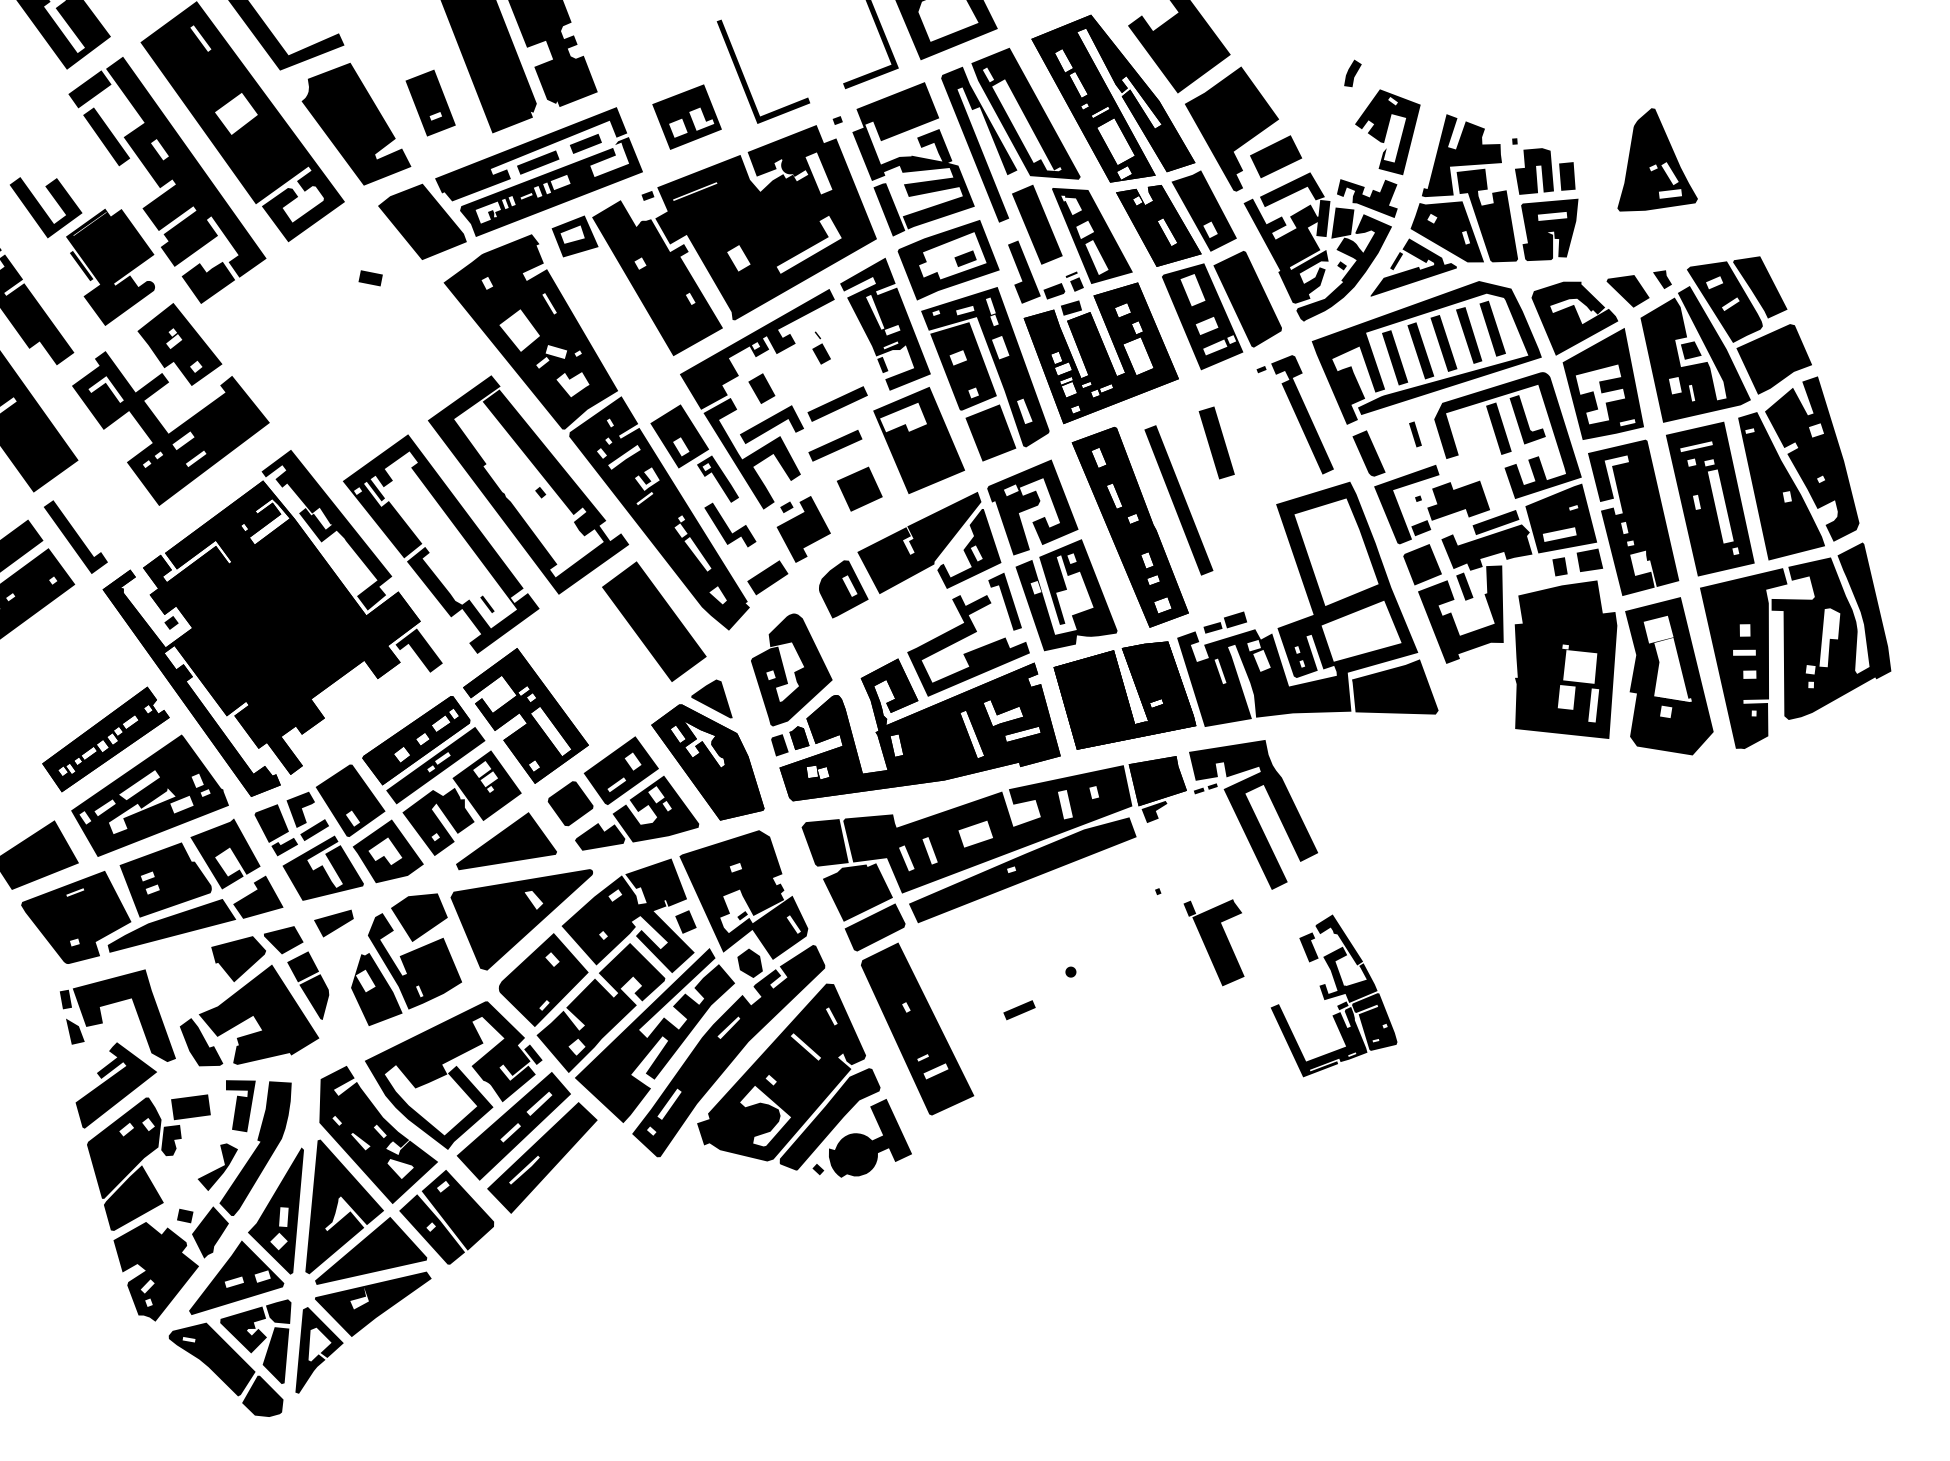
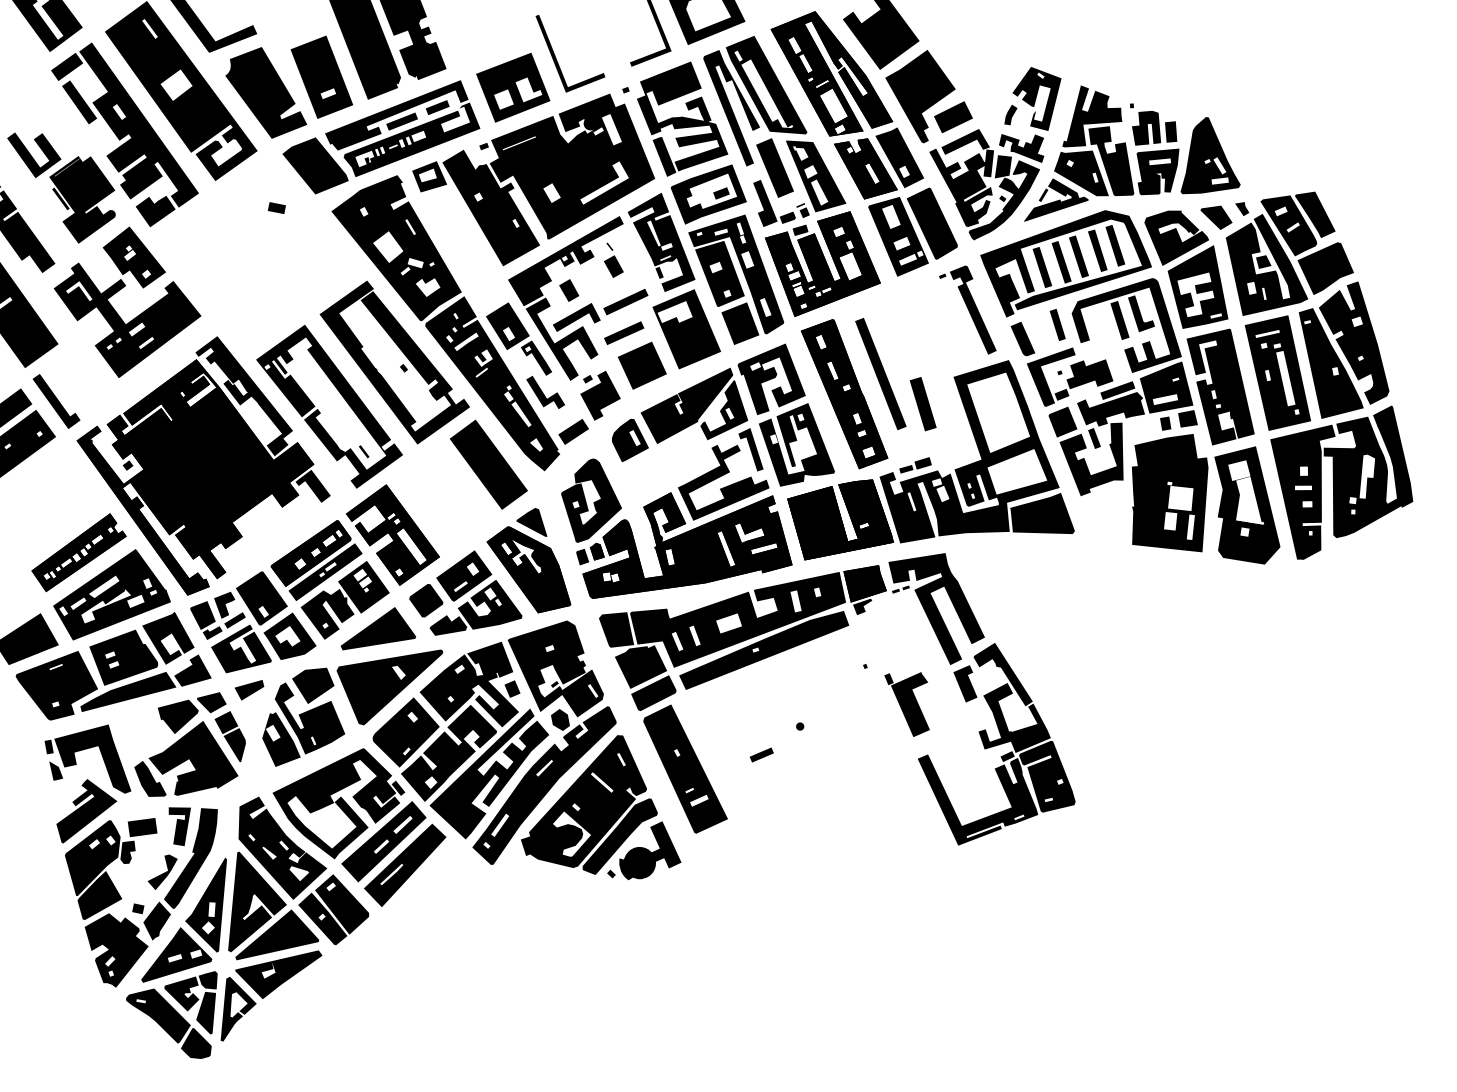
part: (1352, 74) -> (1010, 115), moved
part: (430, 102) -> (321, 76), size x1.67
part: (687, 116) -> (513, 87), size x1.43
part: (1657, 159) -> (1210, 155), moved
part: (821, 347) -> (613, 259), size x1.43
part: (1415, 434) -> (1057, 324), size x1.67
part: (1215, 443) -> (922, 404), moved
part: (859, 488) -> (642, 365), size x1.43
part: (1333, 996) -> (996, 744), size x1.67

